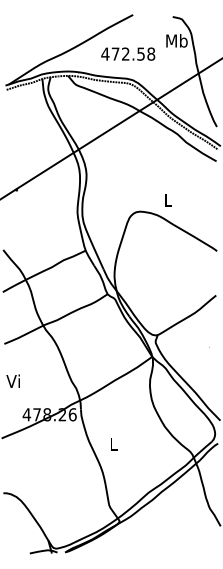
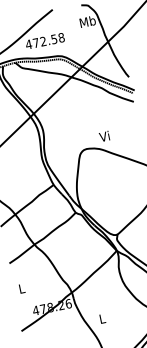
text: (128, 53) -> (45, 40), moved
text: (167, 199) -> (104, 136), L -> Vi
text: (12, 380) -> (20, 288), Vi -> L

